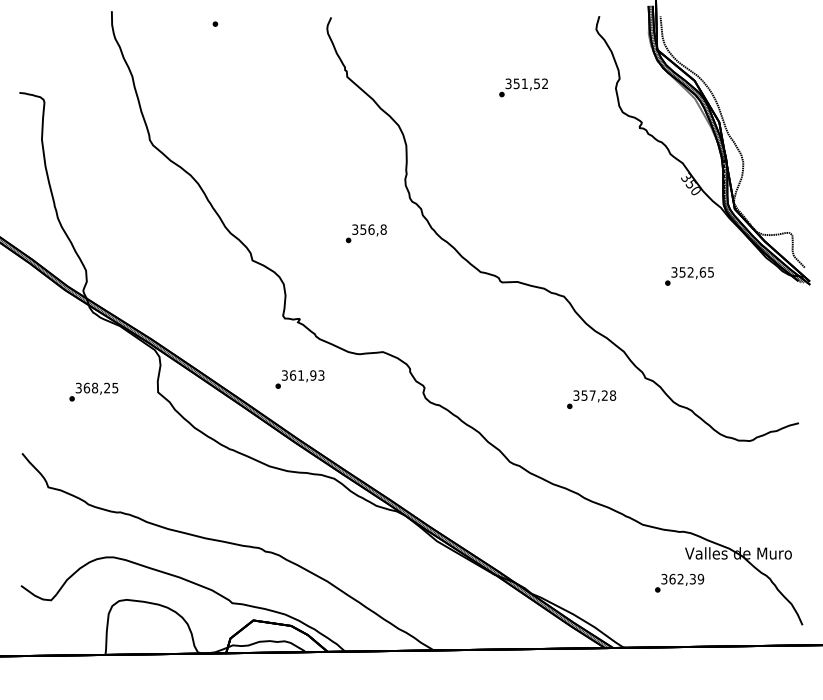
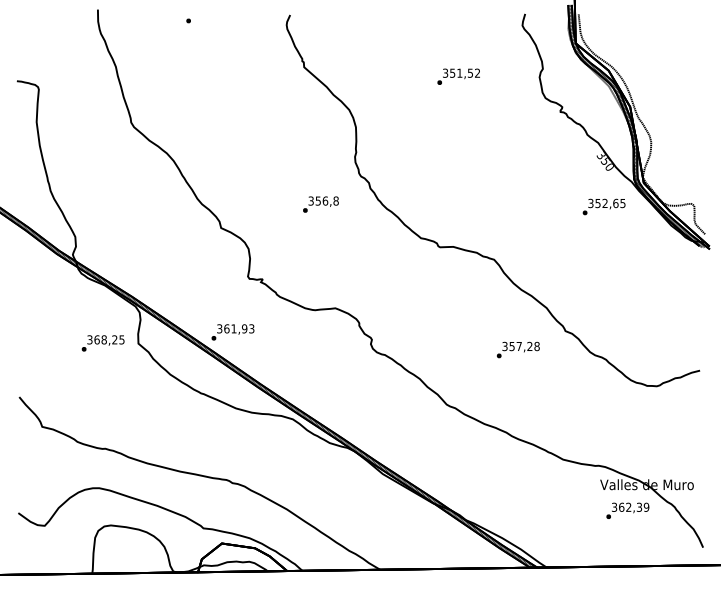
text: (689, 276) -> (604, 207), moved
text: (299, 379) -> (232, 332), moved
text: (93, 391) -> (102, 342), moved
text: (679, 582) -> (627, 510), moved

